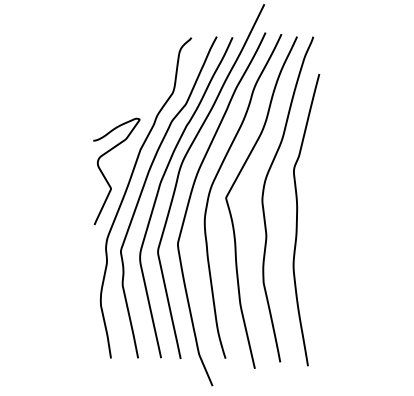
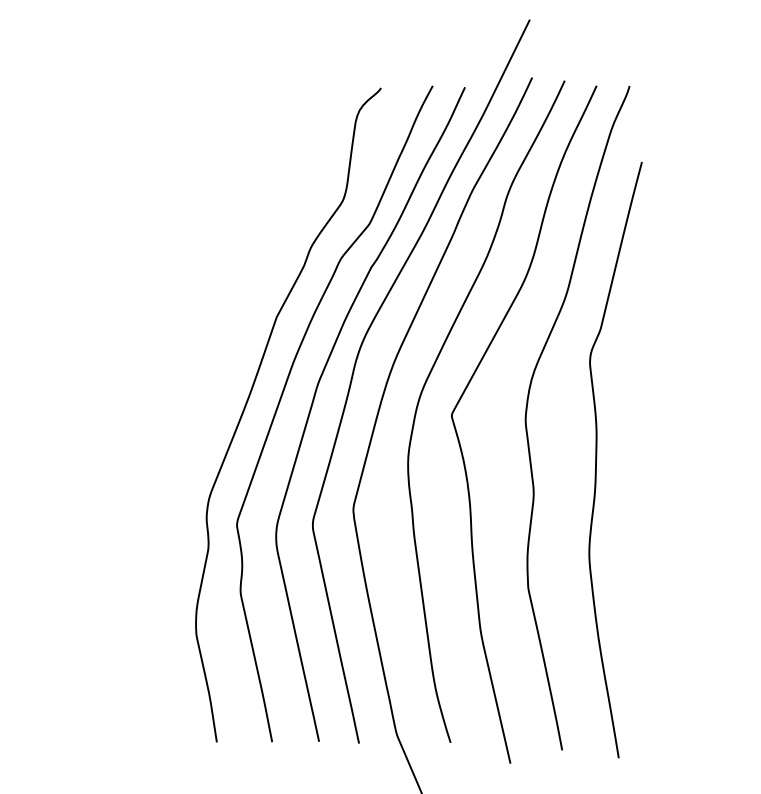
curve: (105, 176) -> (205, 371), removed

